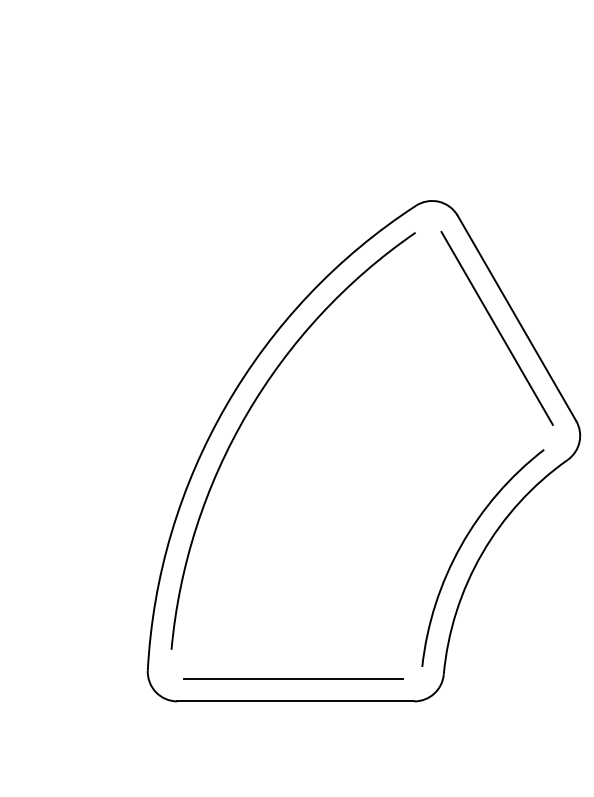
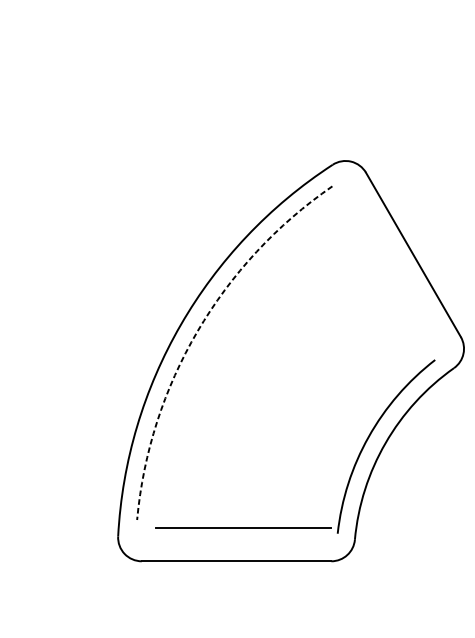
line: (496, 327) -> (397, 262), removed
arc: (247, 414) -> (197, 331), solid -> dashed
line: (293, 678) -> (243, 527), moved

